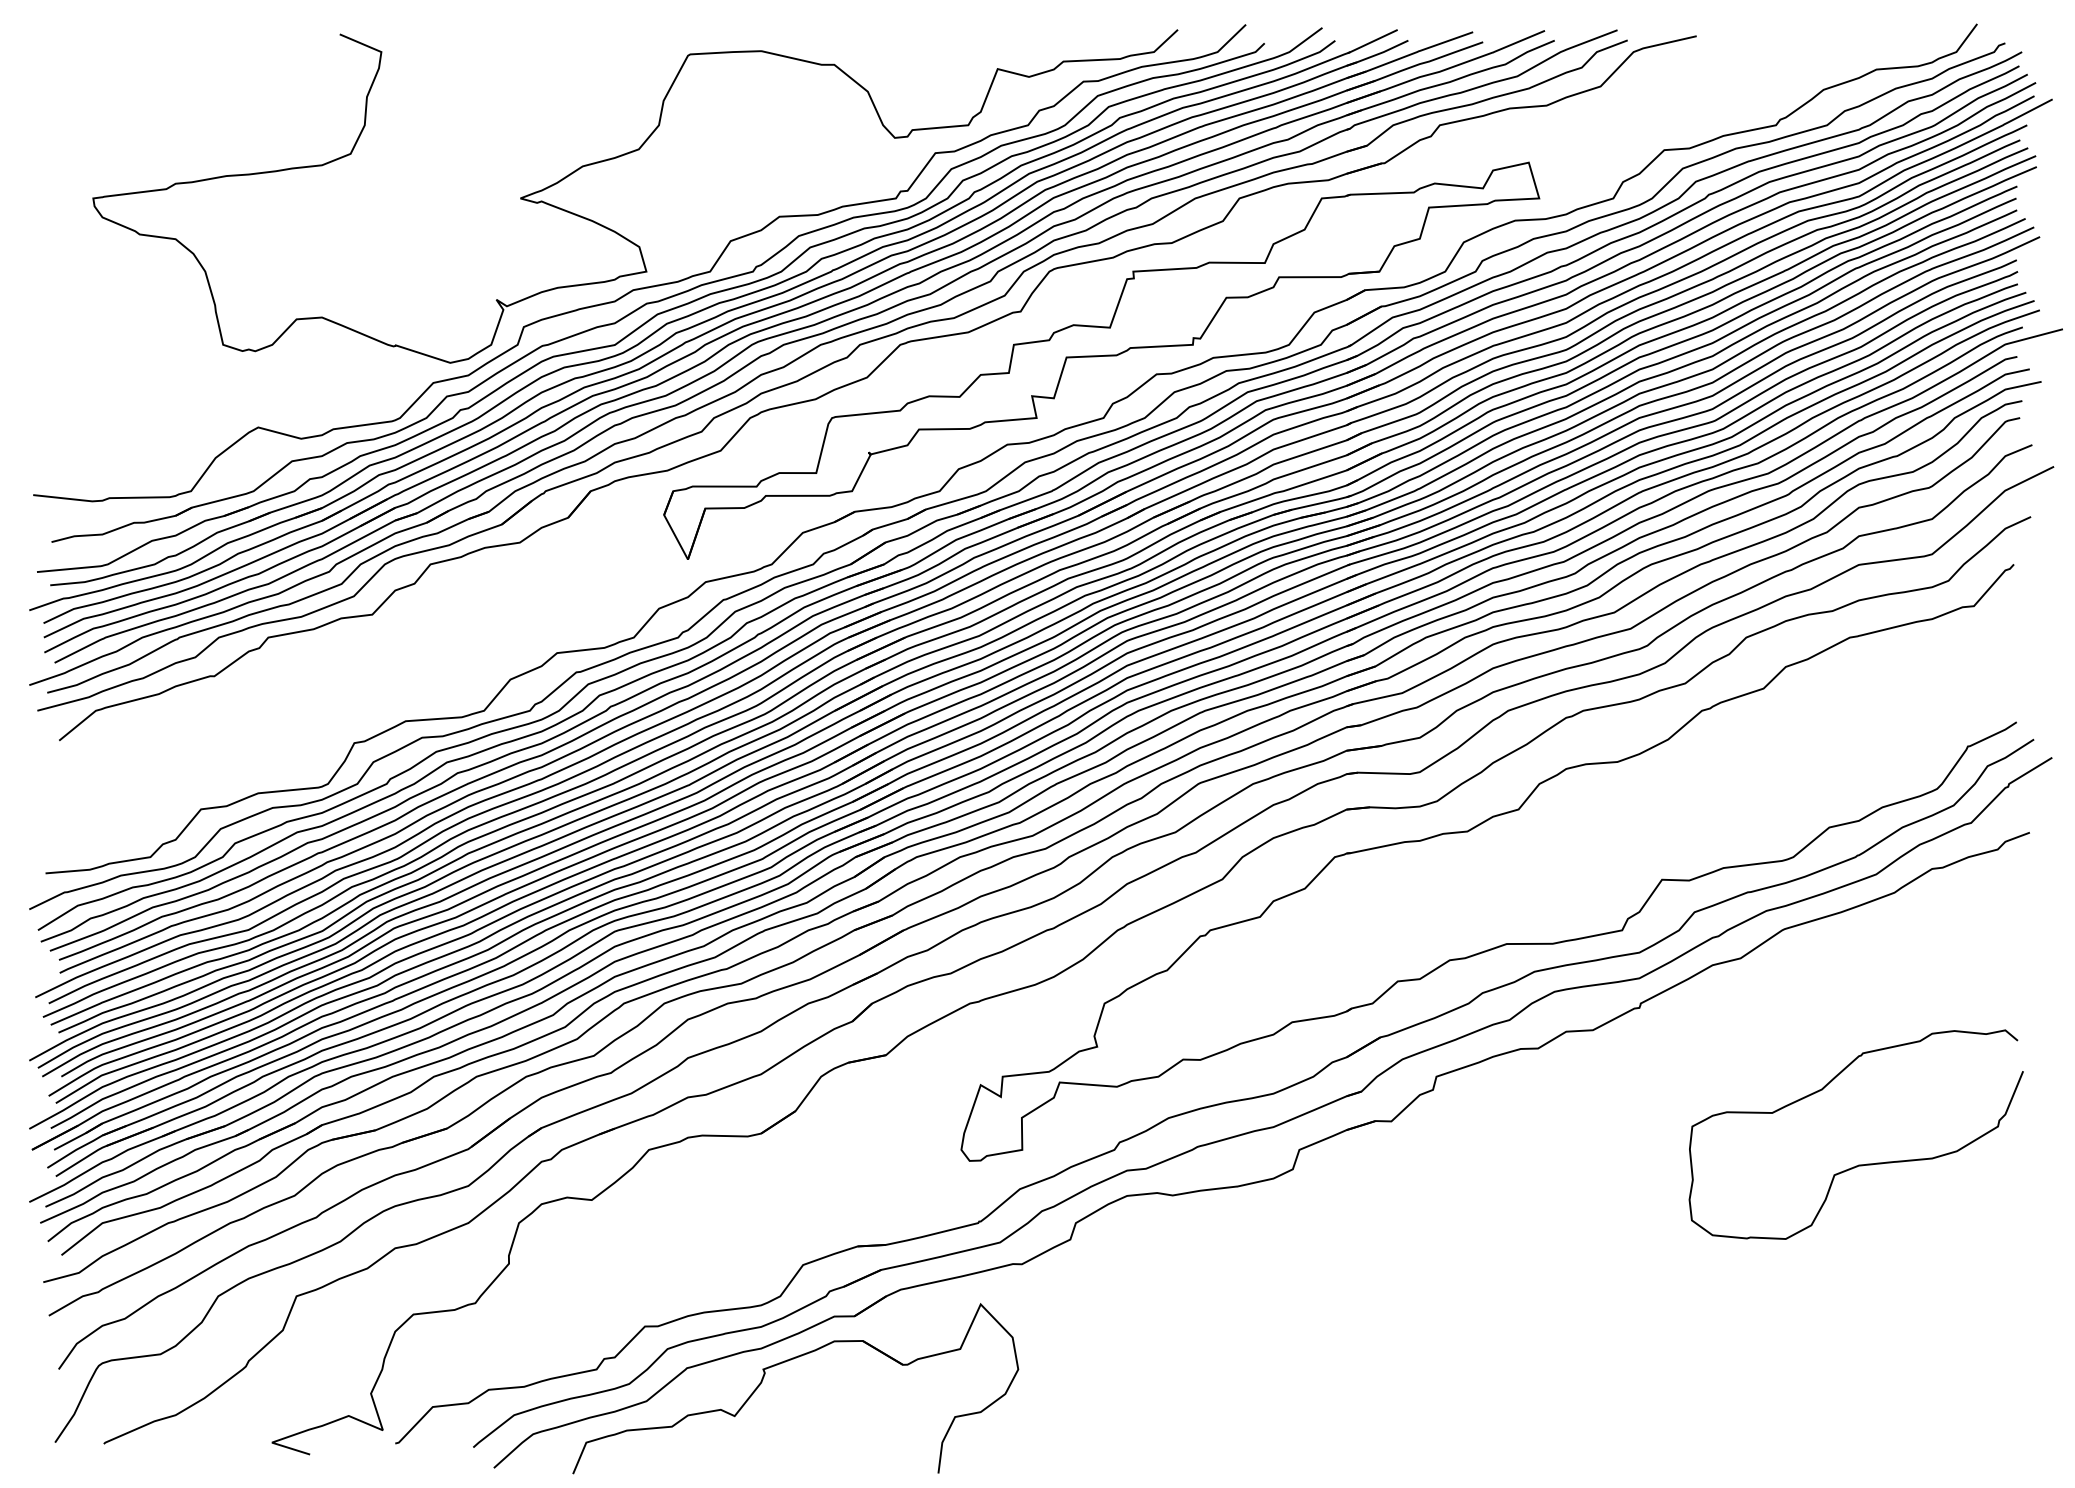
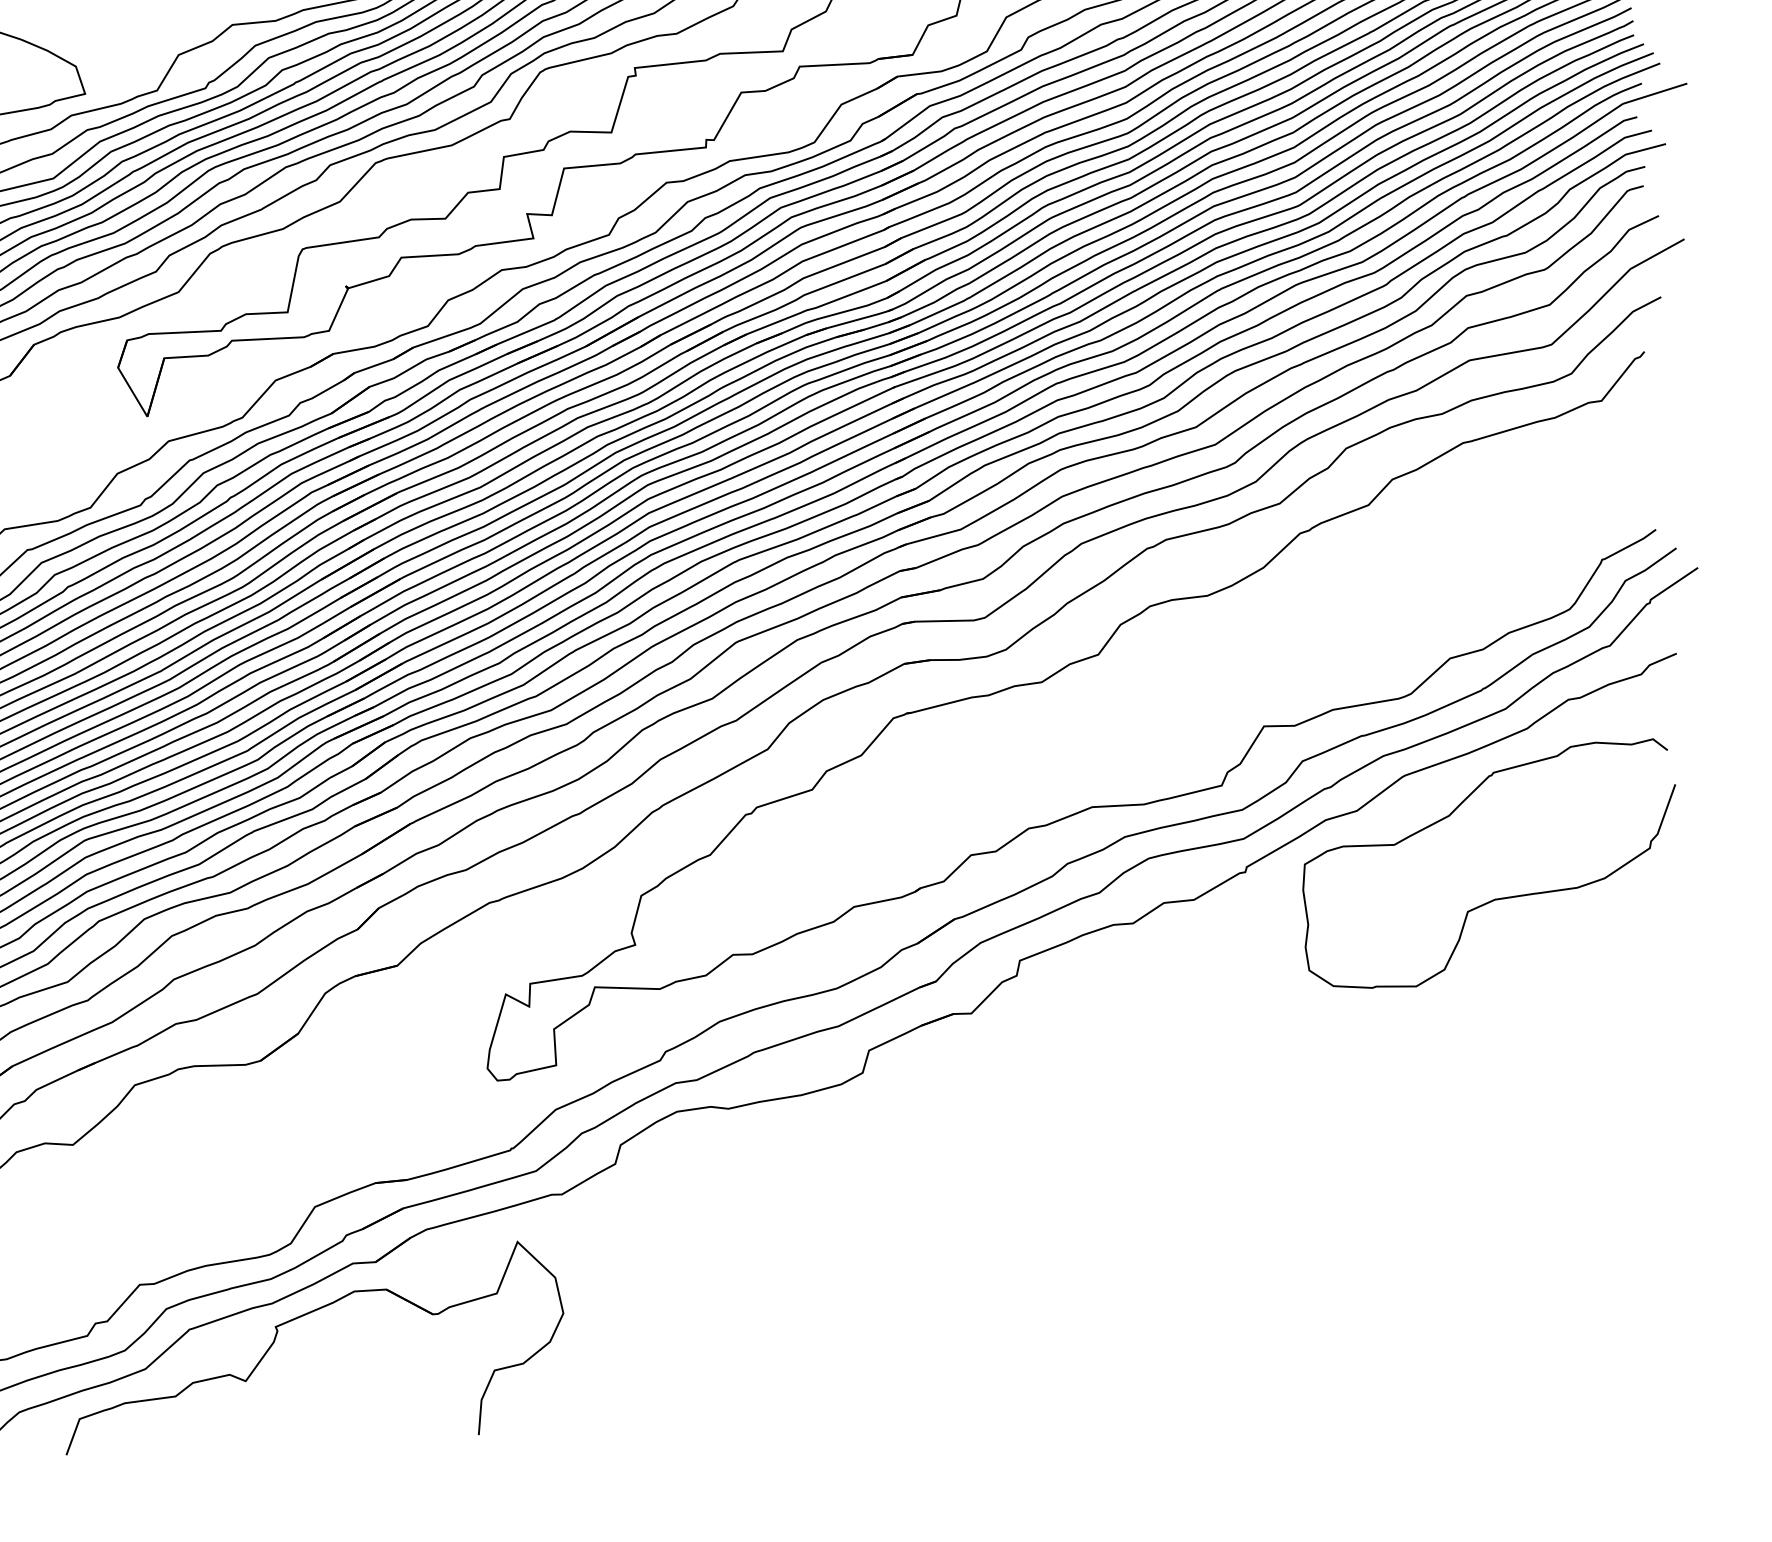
curve: (1858, 1164) -> (1494, 898), moved

